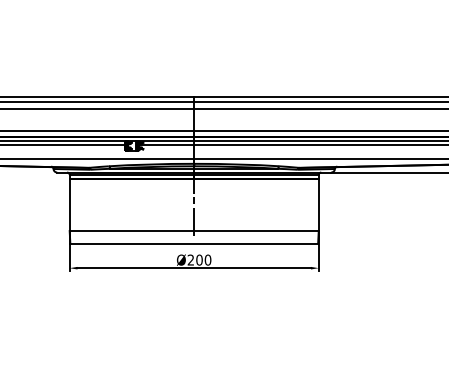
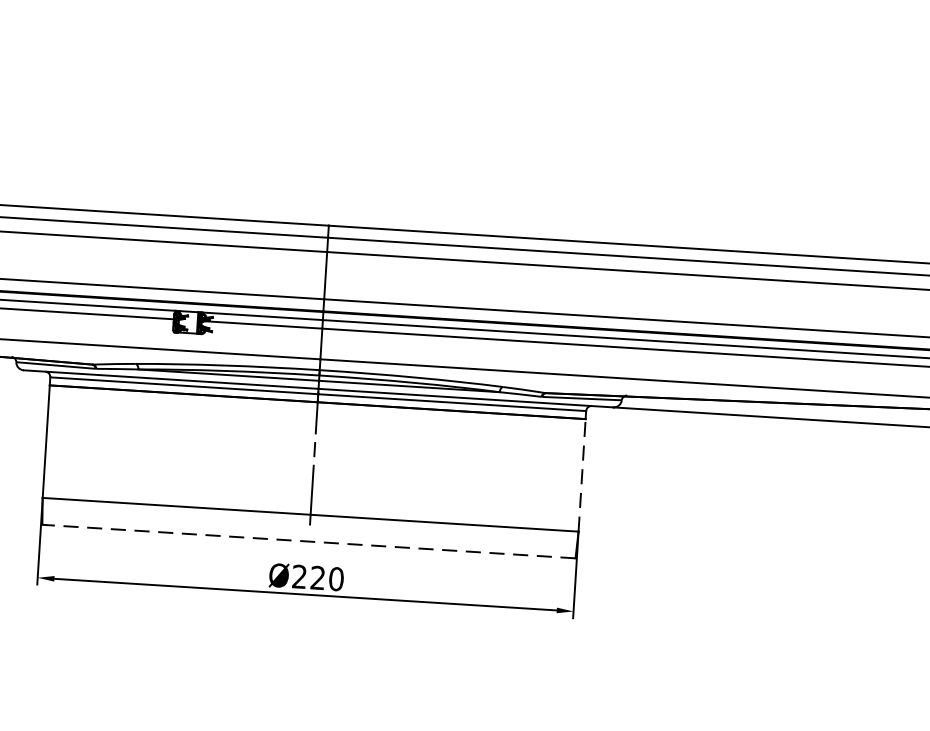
line: (318, 204) -> (581, 474), solid -> dashed
line: (194, 243) -> (309, 541), solid -> dashed
text: (199, 259) -> (318, 576), Ø200 -> Ø220

